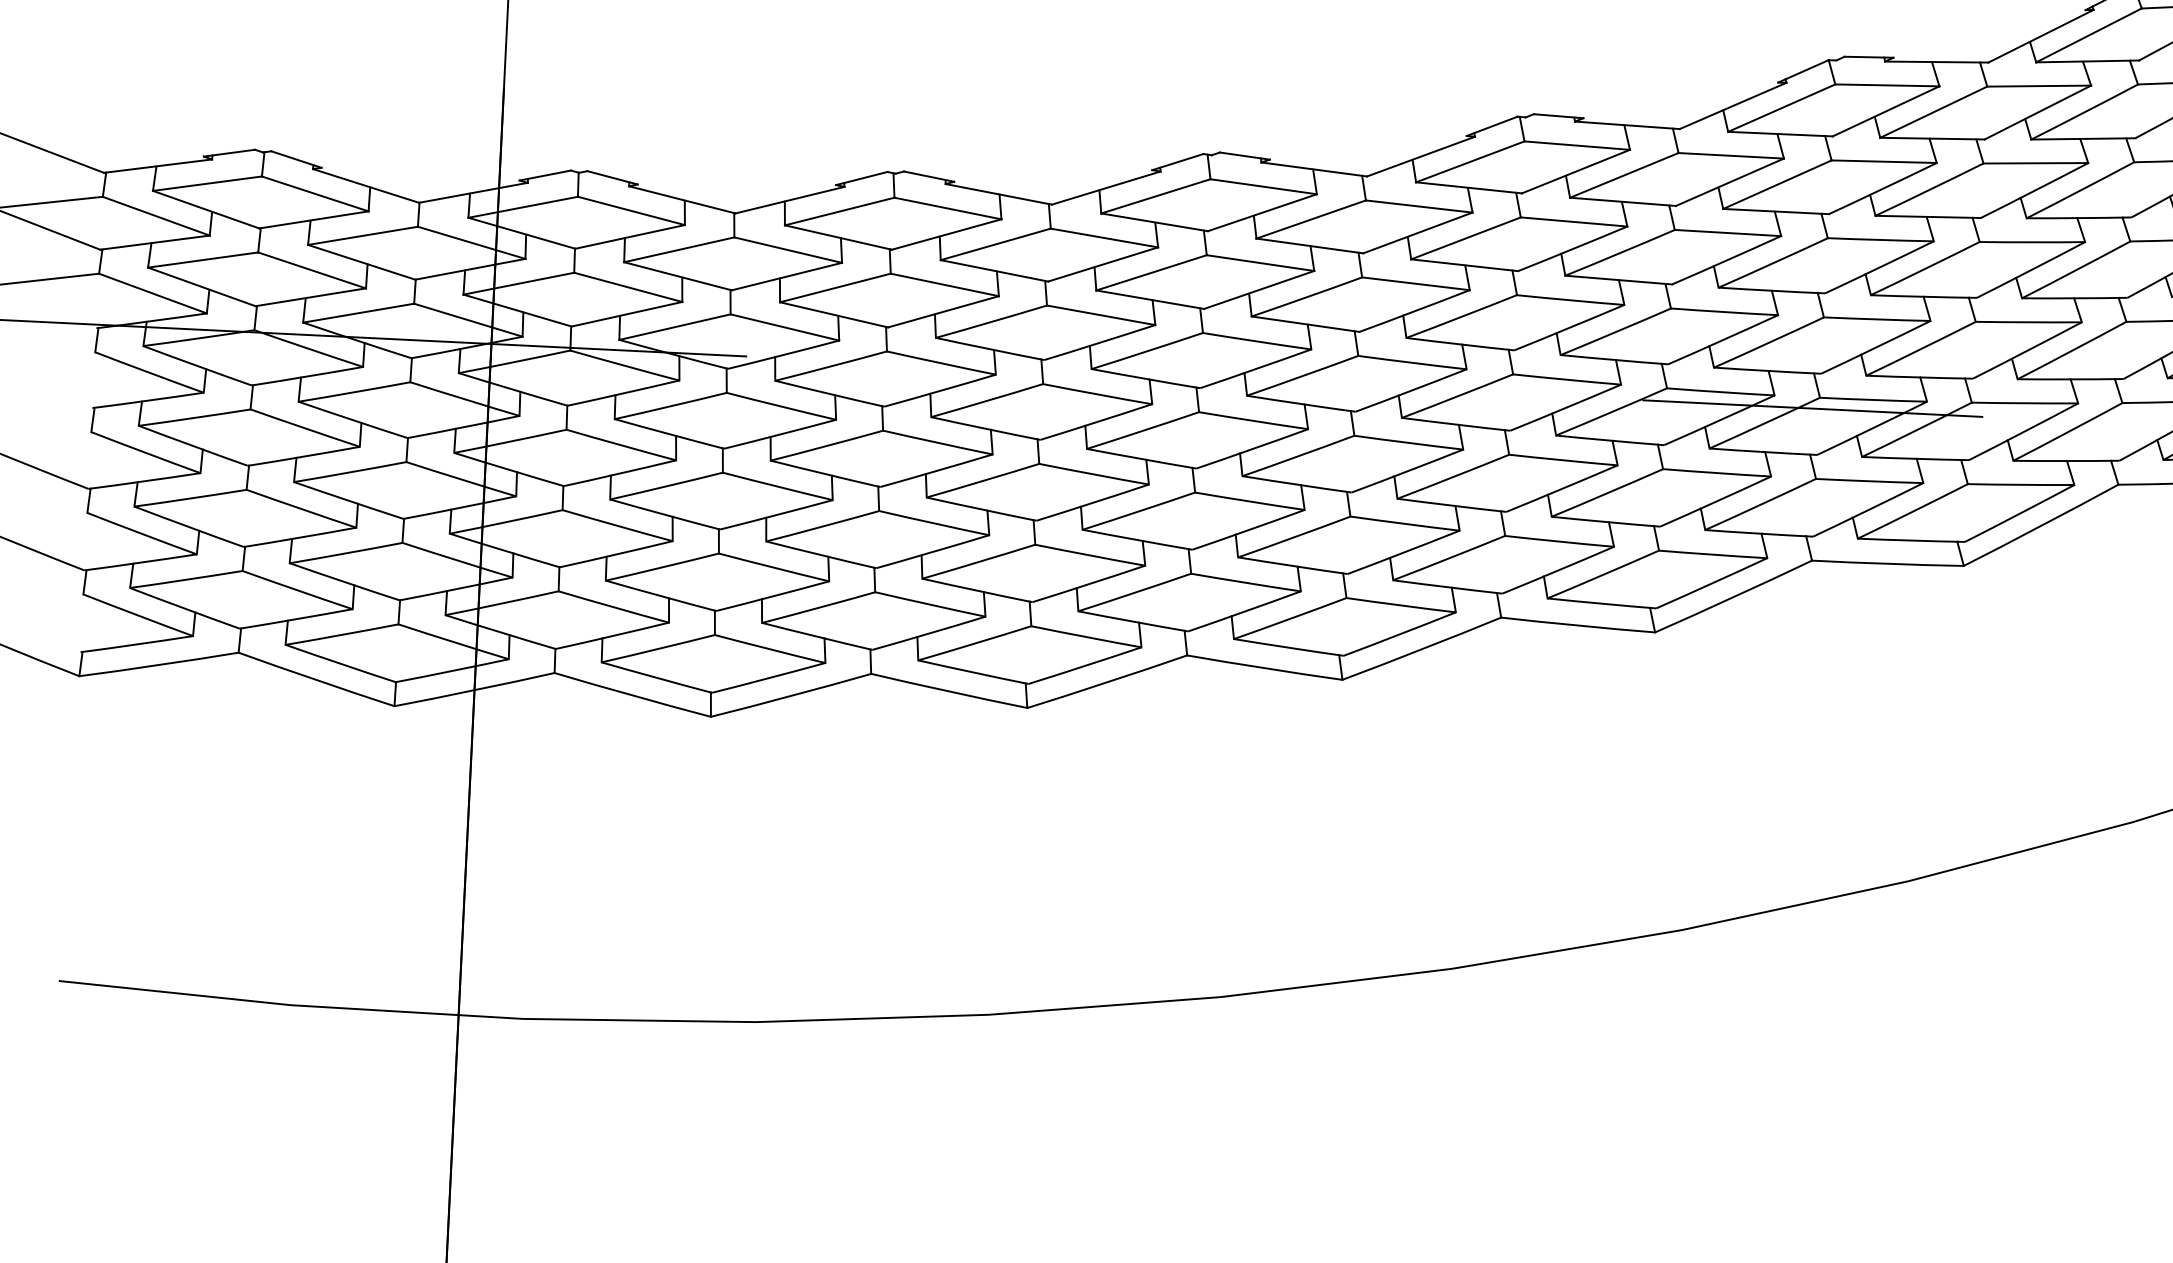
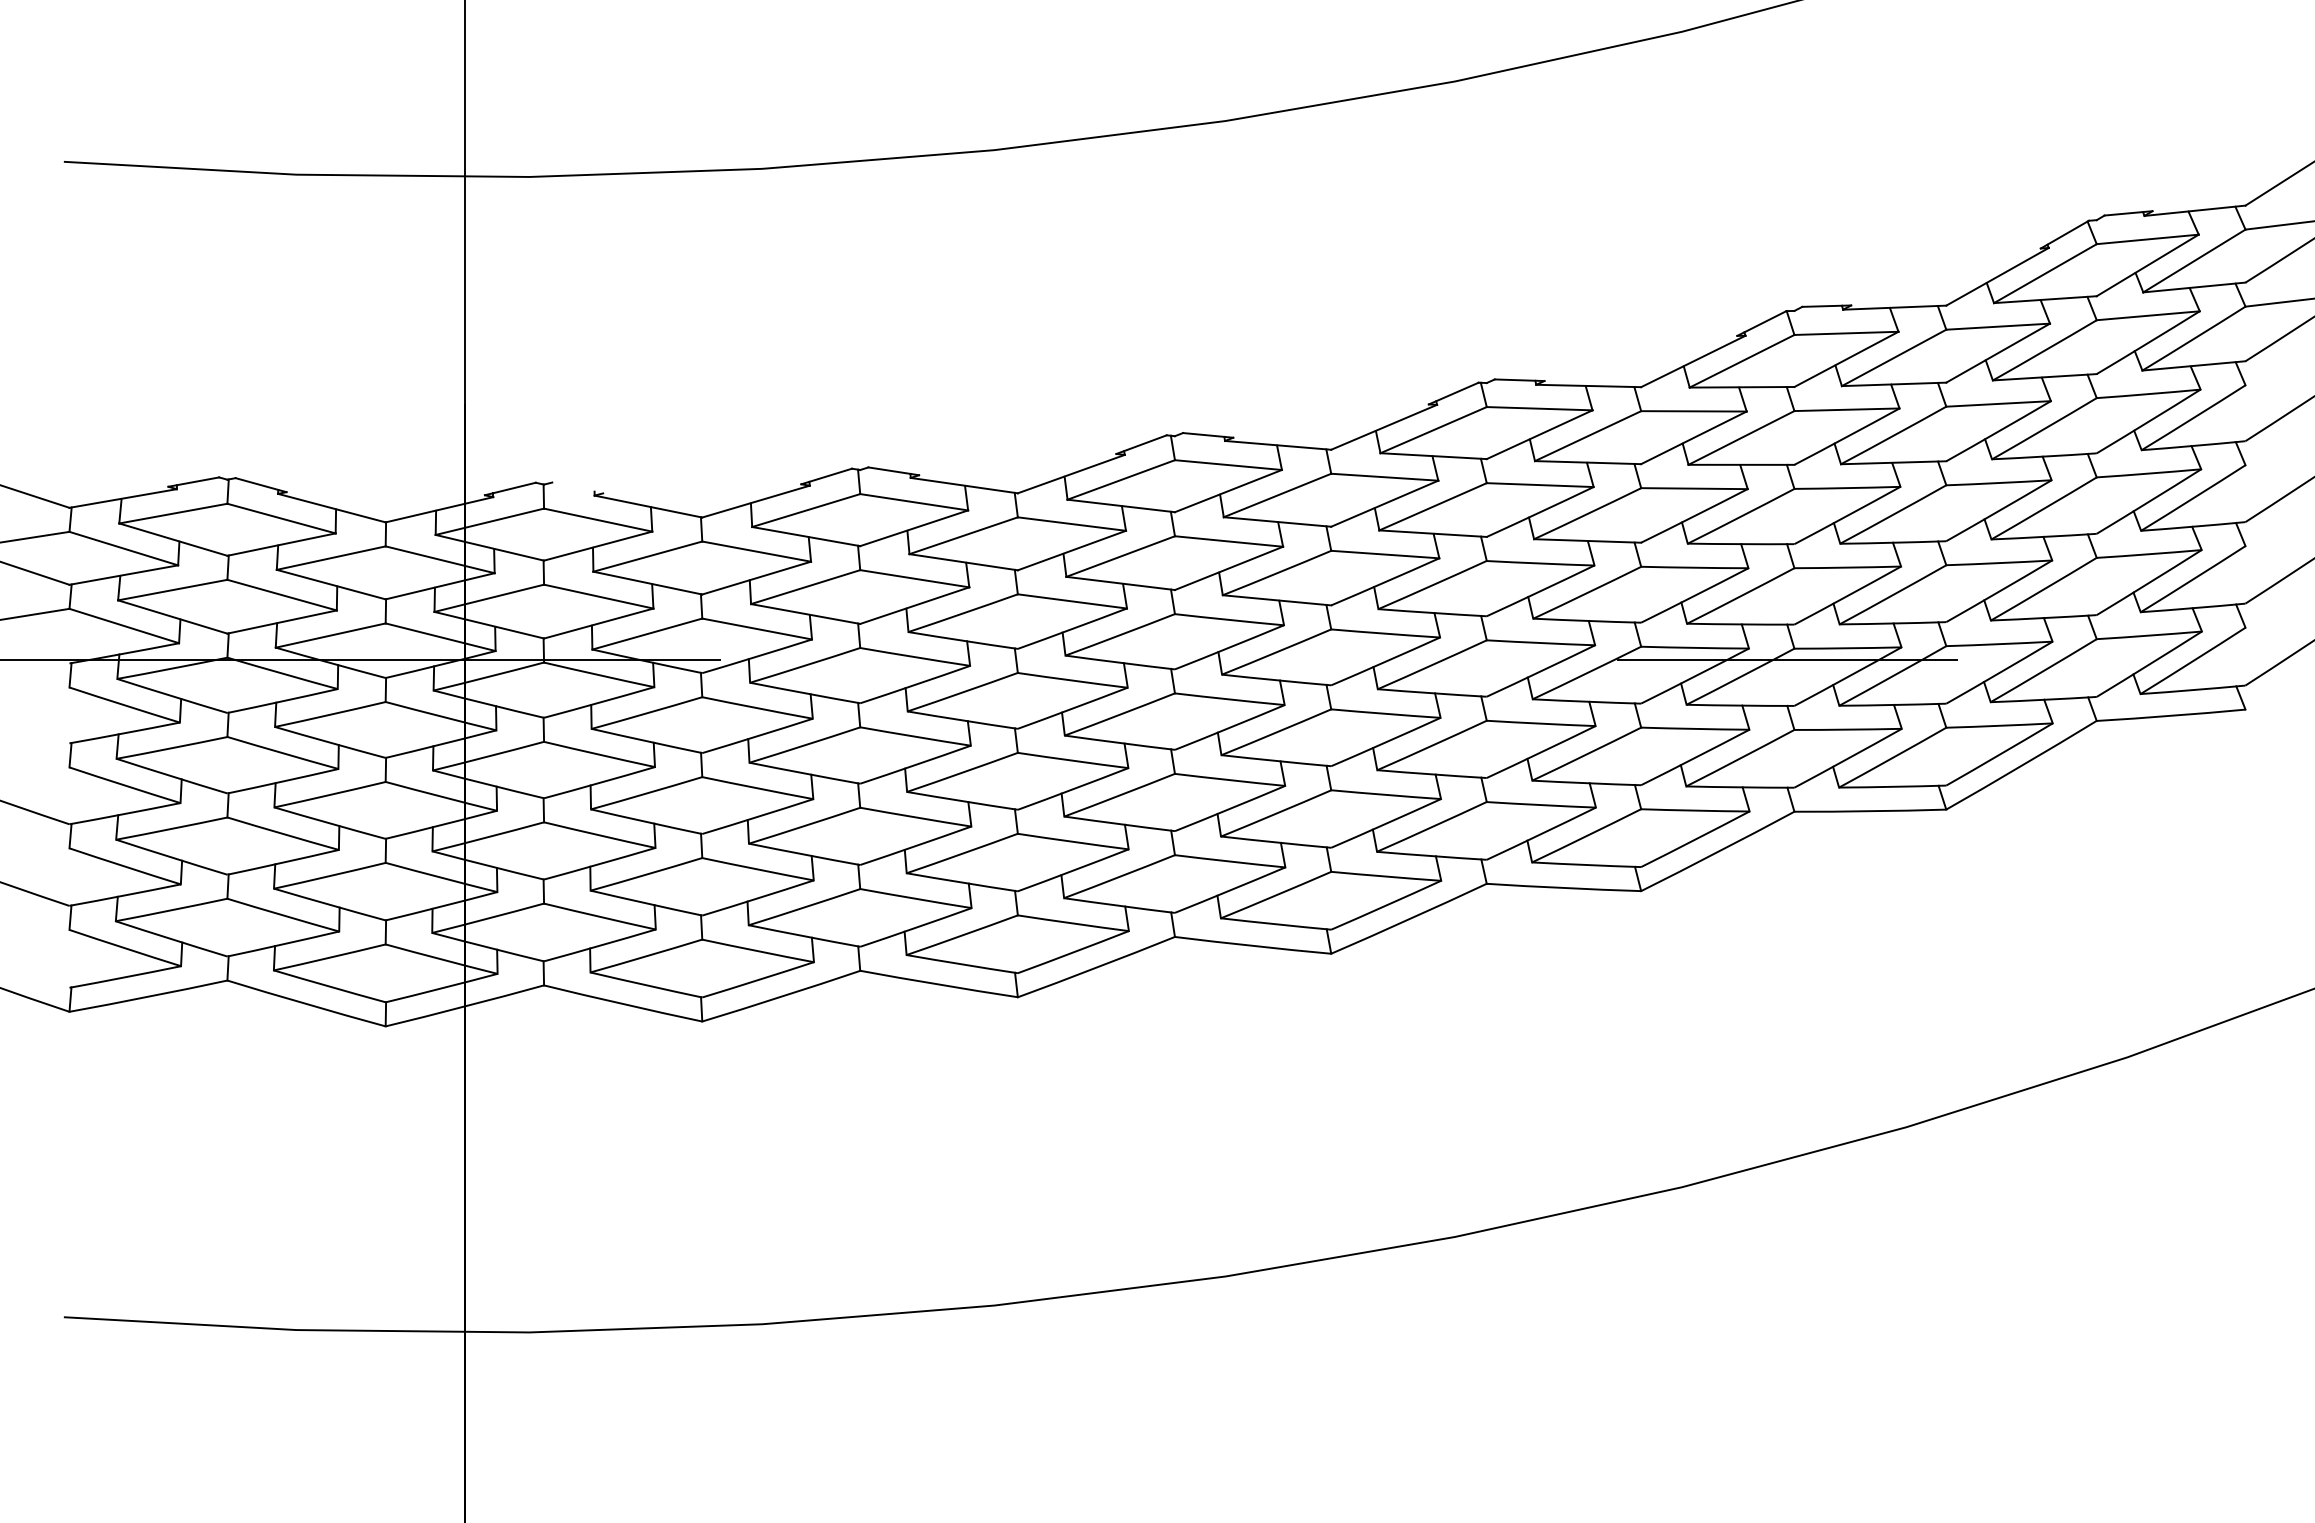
line: (612, 177) -> (577, 487), removed

